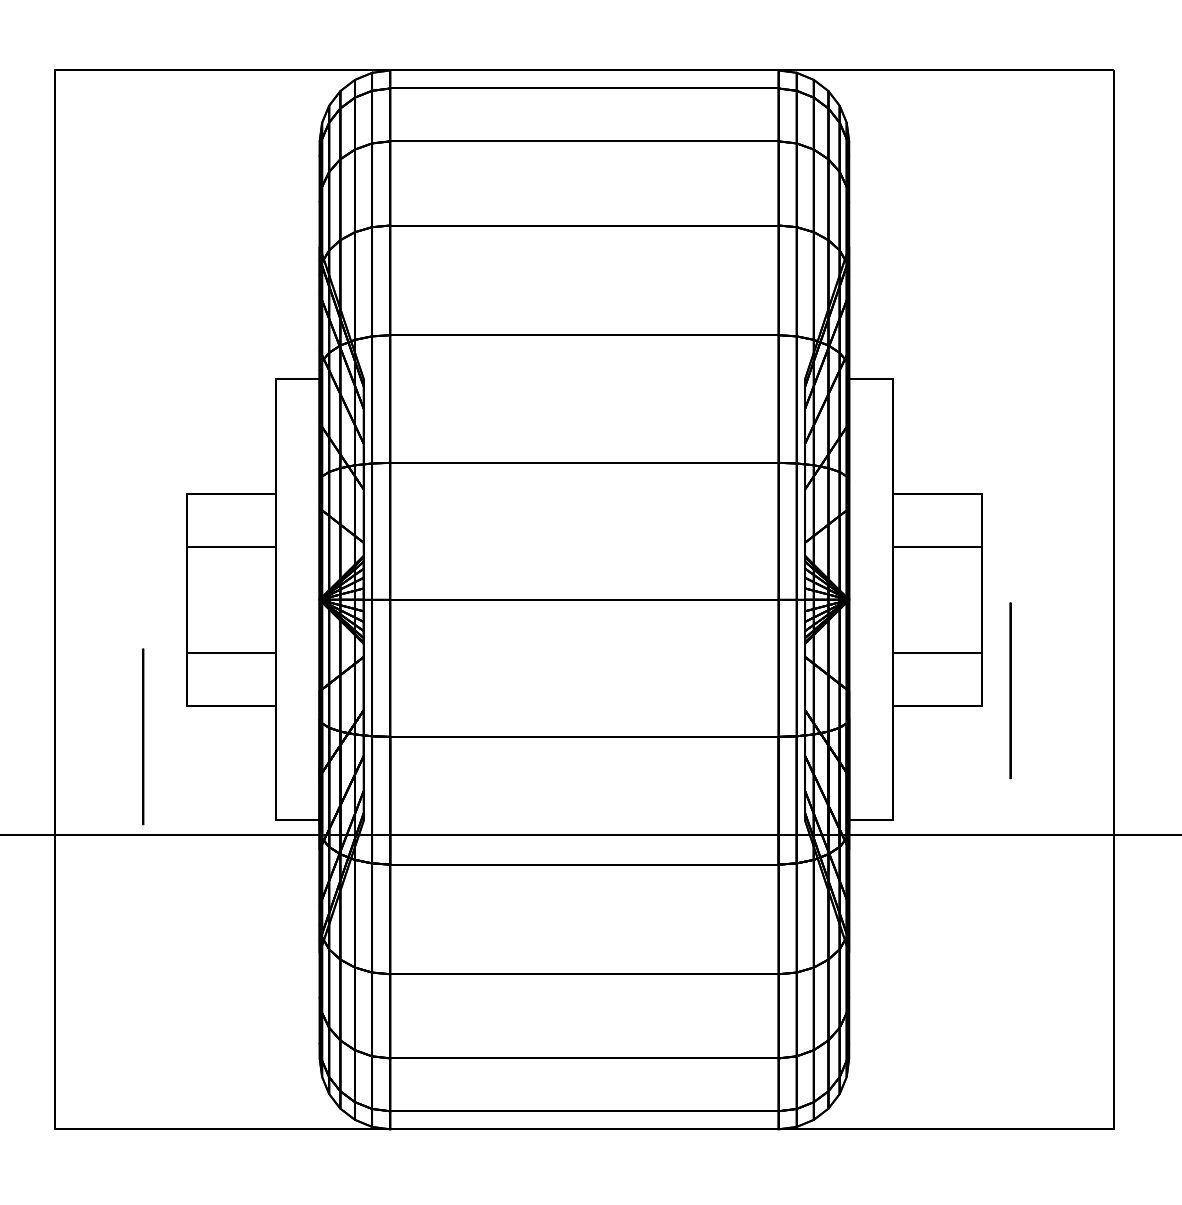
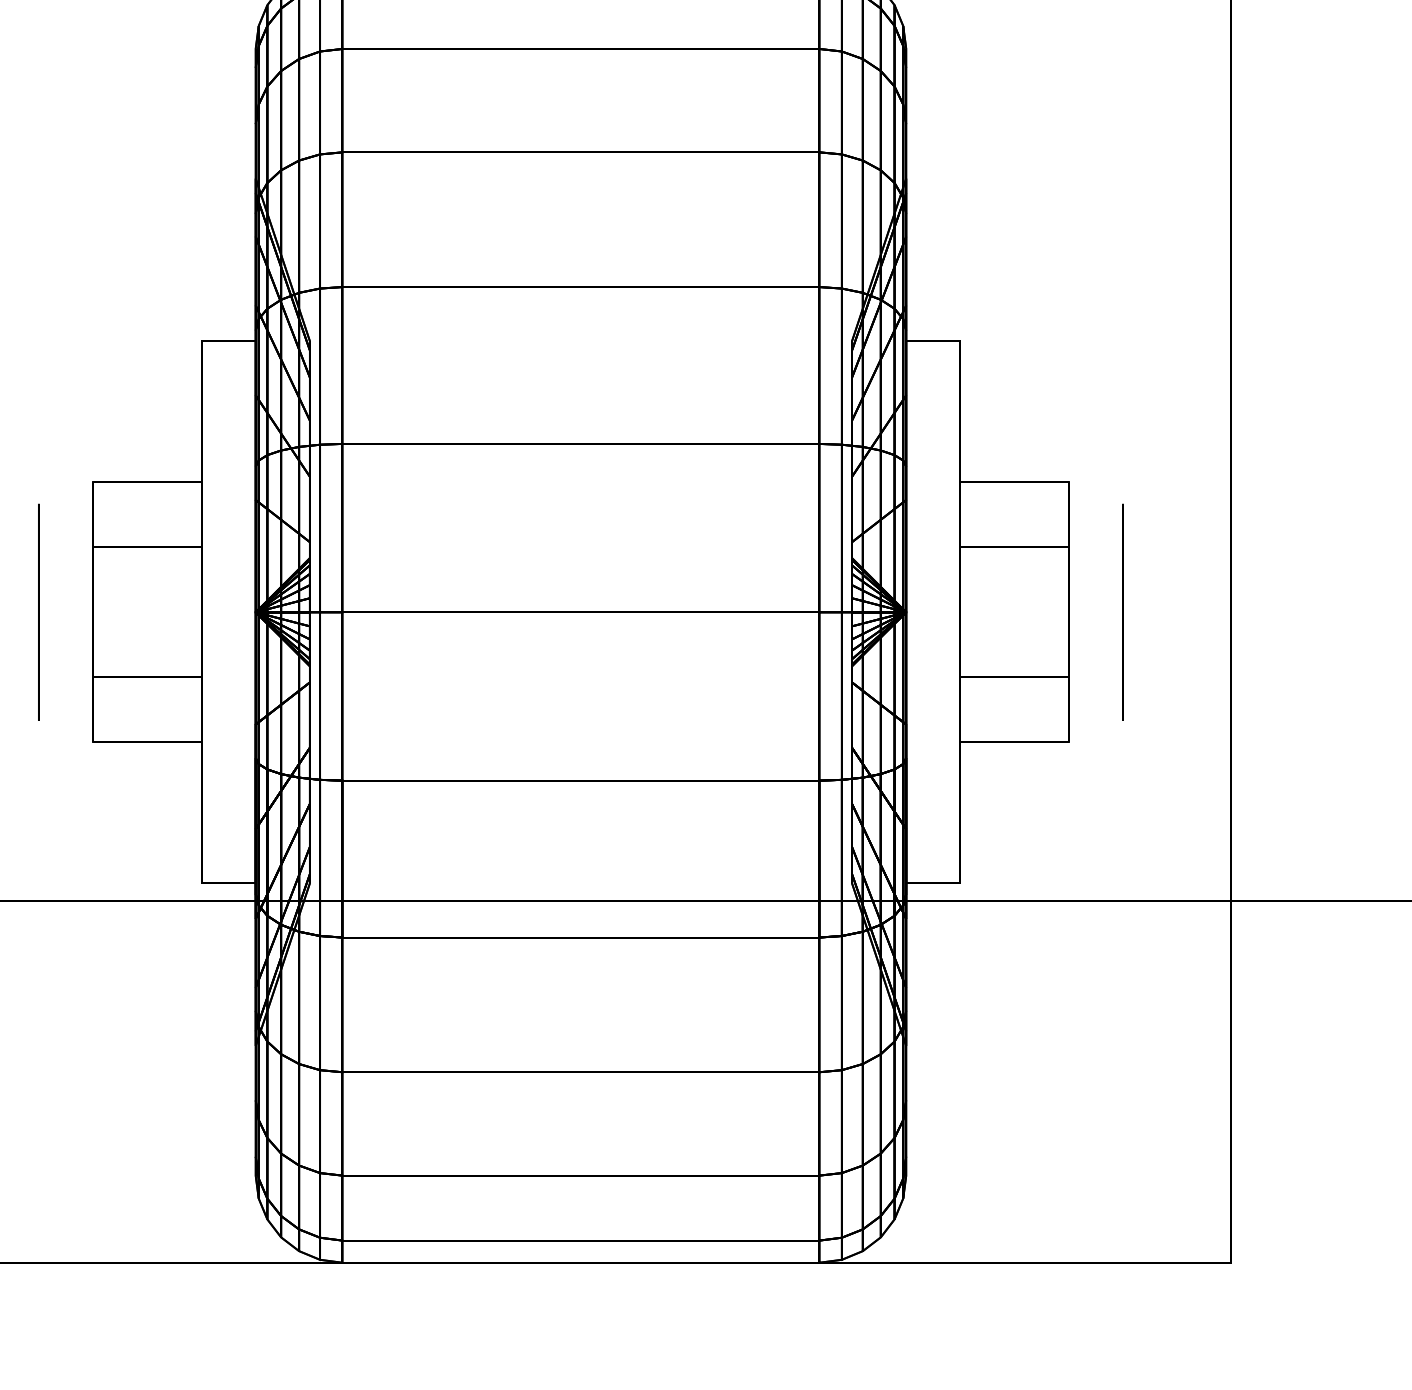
circle: (1010, 690) -> (1122, 611), moved
circle: (143, 736) -> (39, 611), moved

